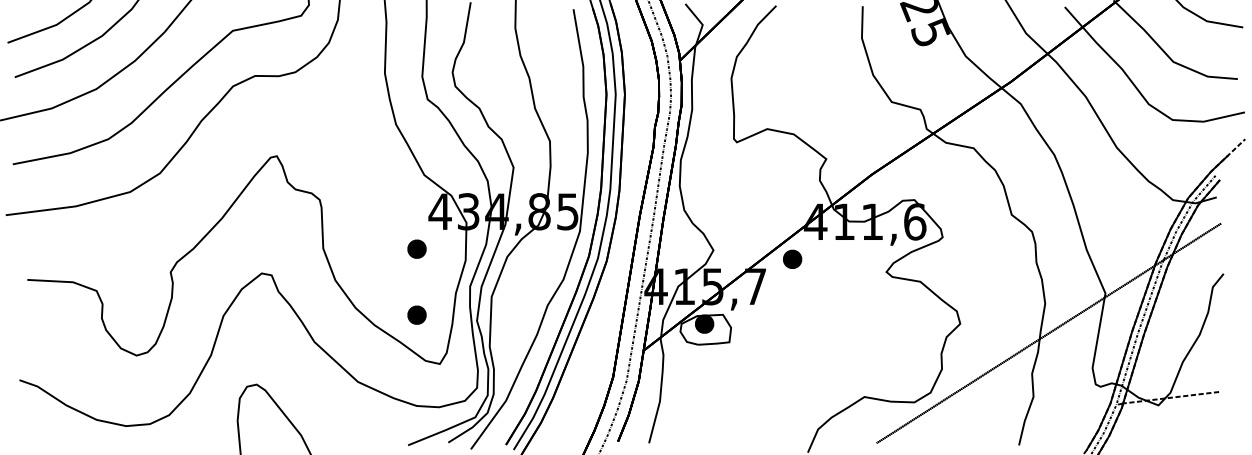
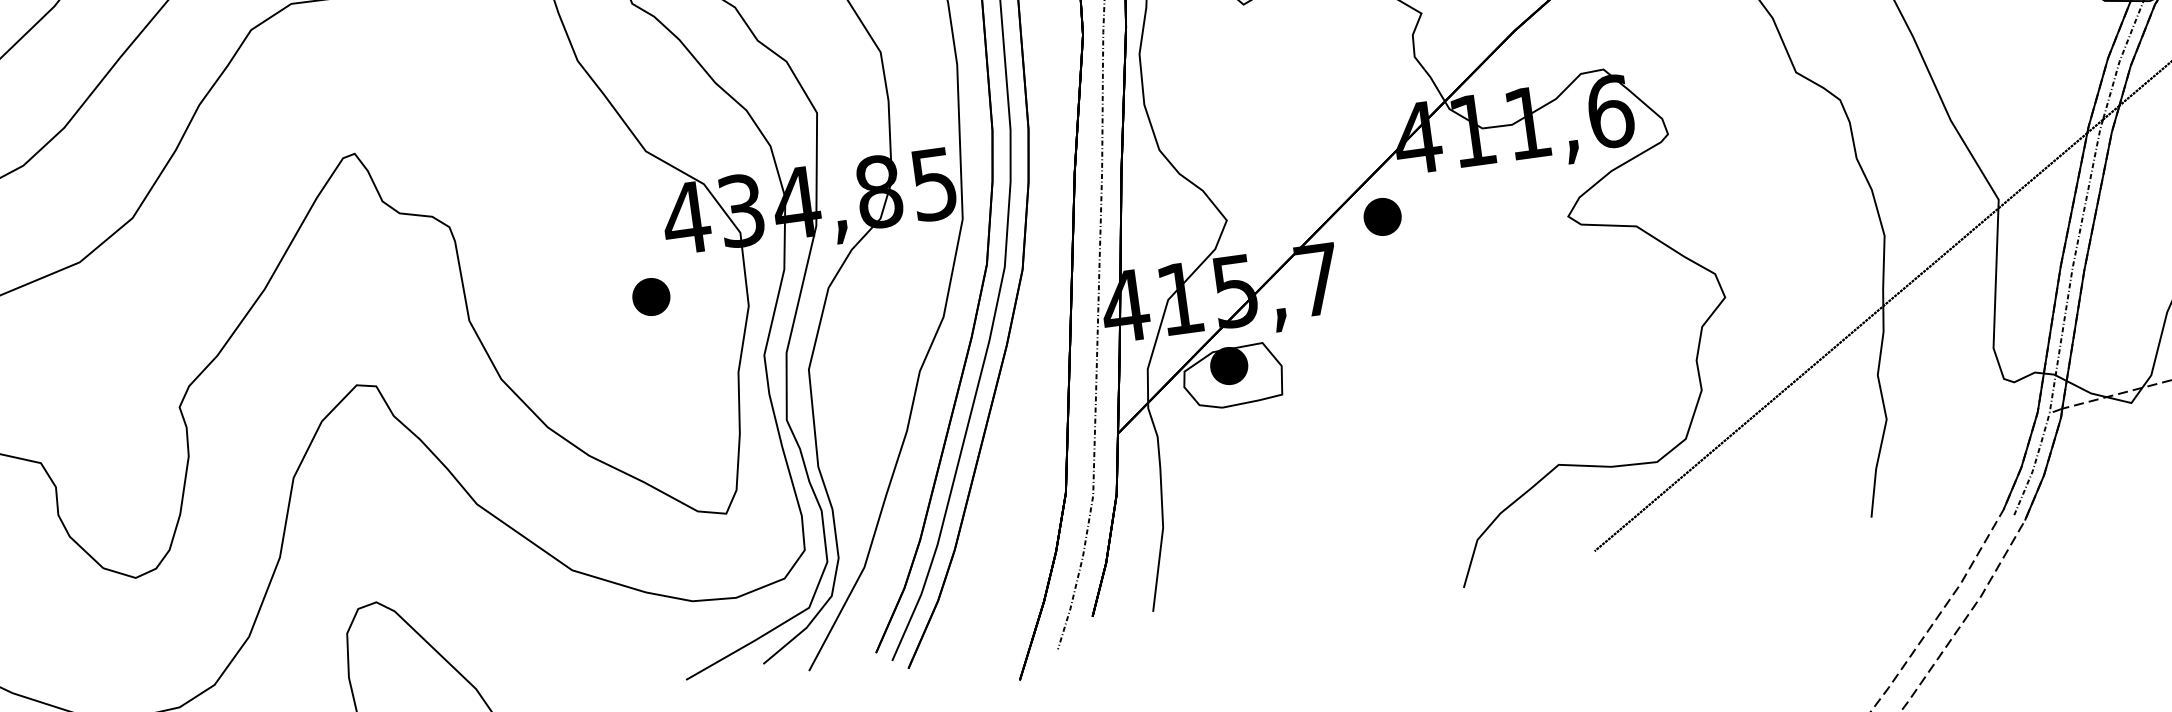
part: (416, 314) -> (667, 423), removed

